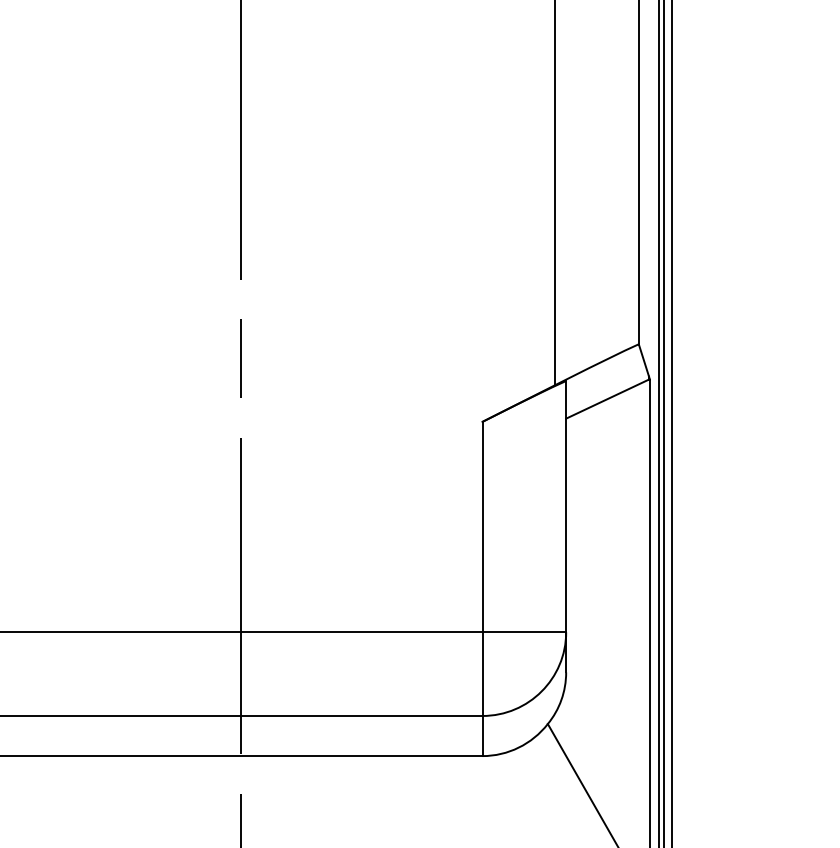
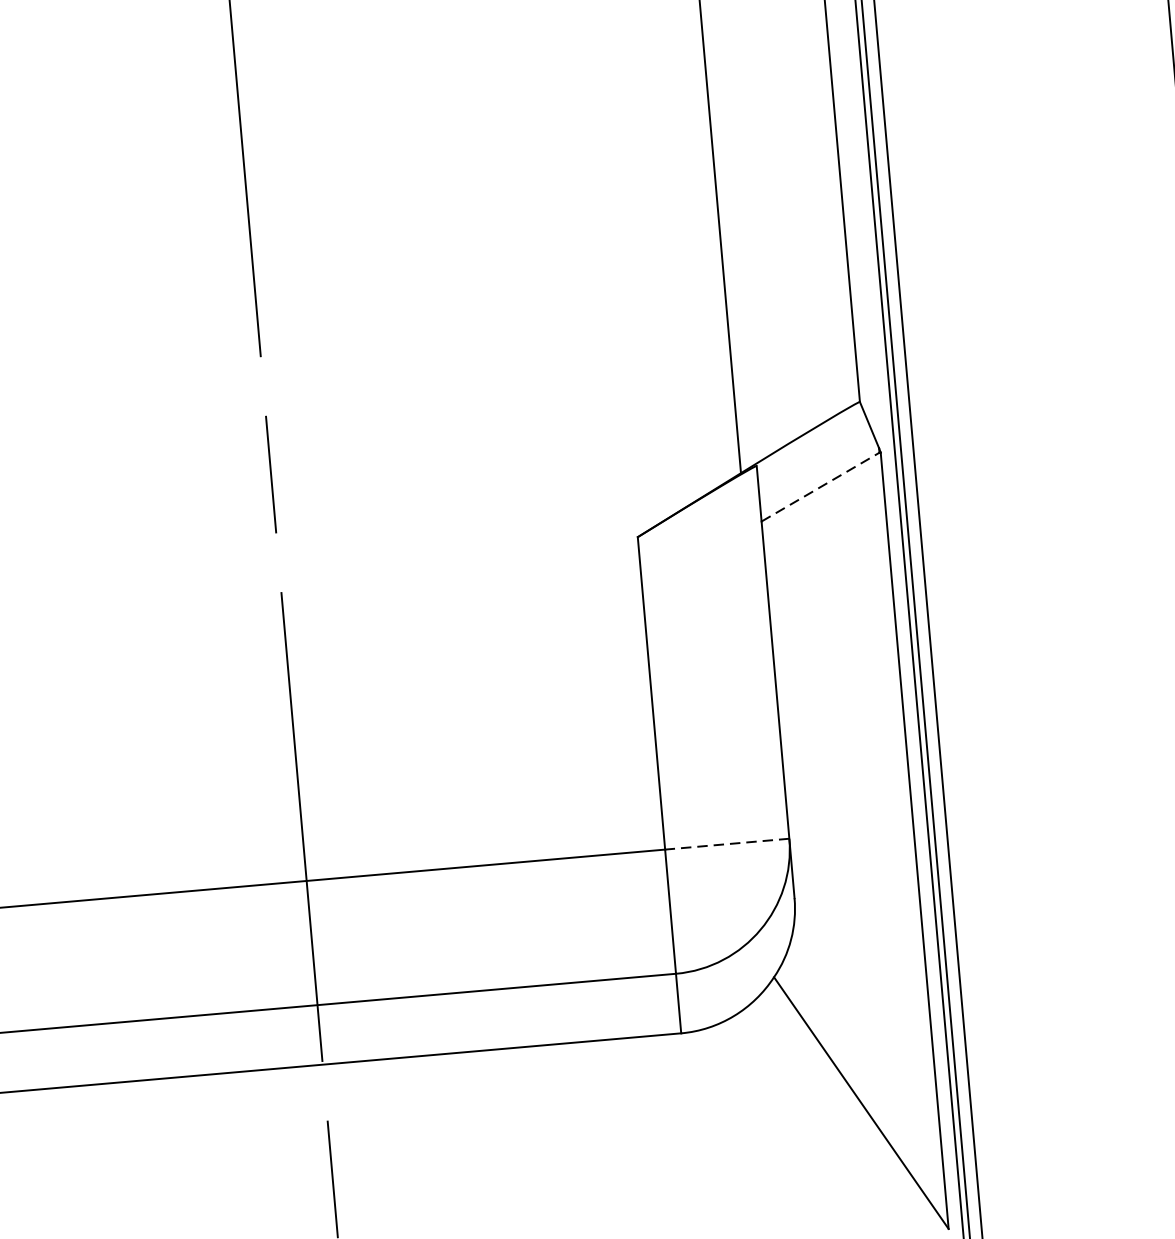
line: (607, 399) -> (820, 487), solid -> dashed
line: (524, 632) -> (727, 844), solid -> dashed

